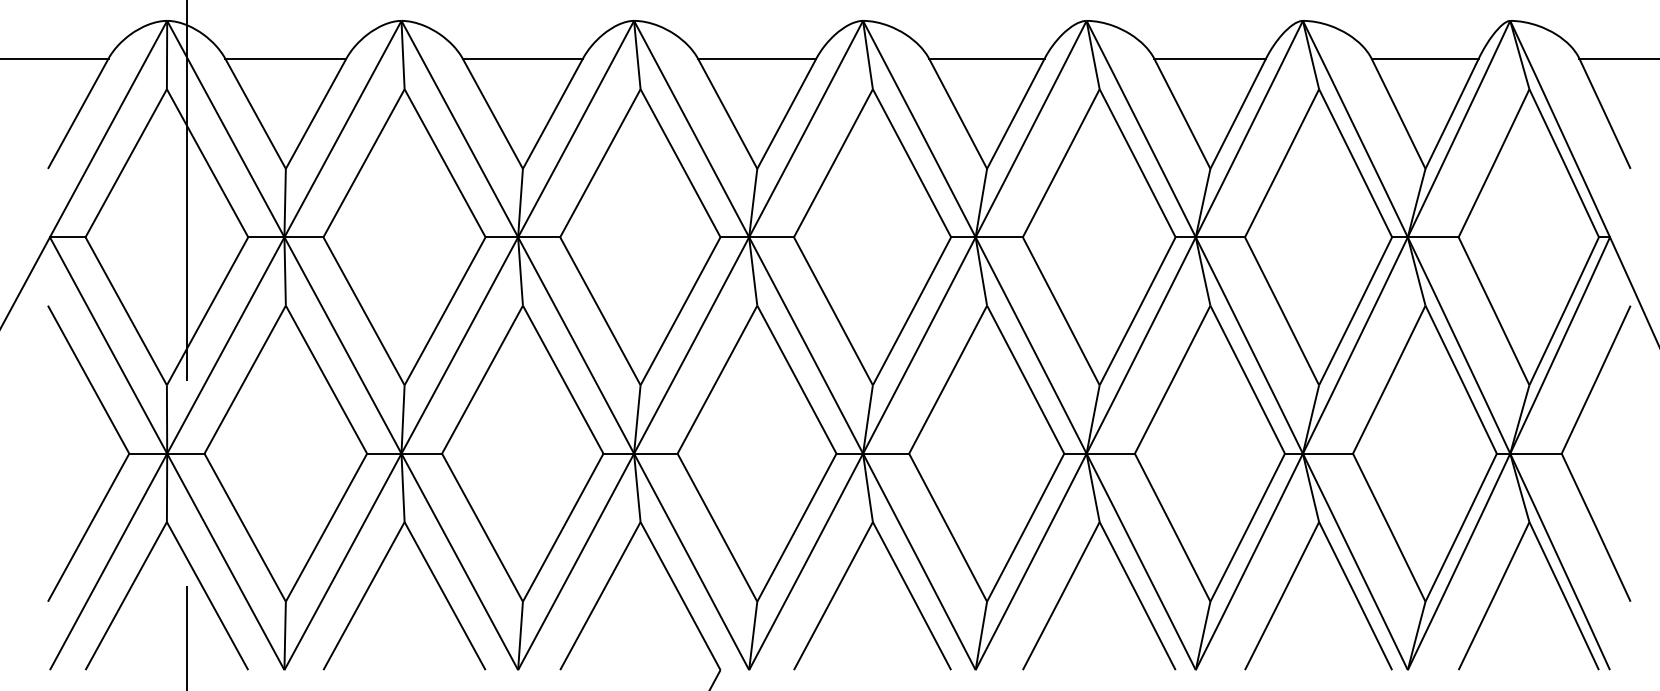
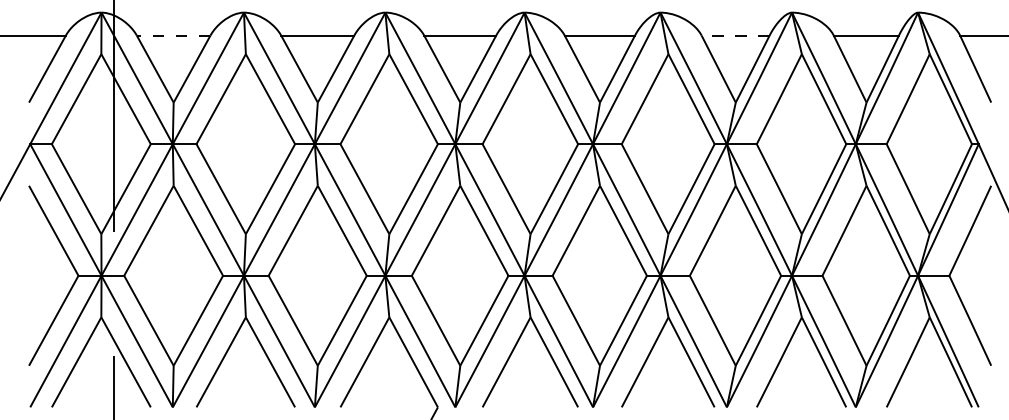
line: (285, 58) -> (173, 35), solid -> dashed
line: (1209, 58) -> (735, 35), solid -> dashed

